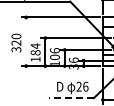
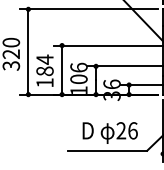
line: (26, 41) -> (29, 51), added
line: (71, 98) -> (107, 151), dashed -> solid

